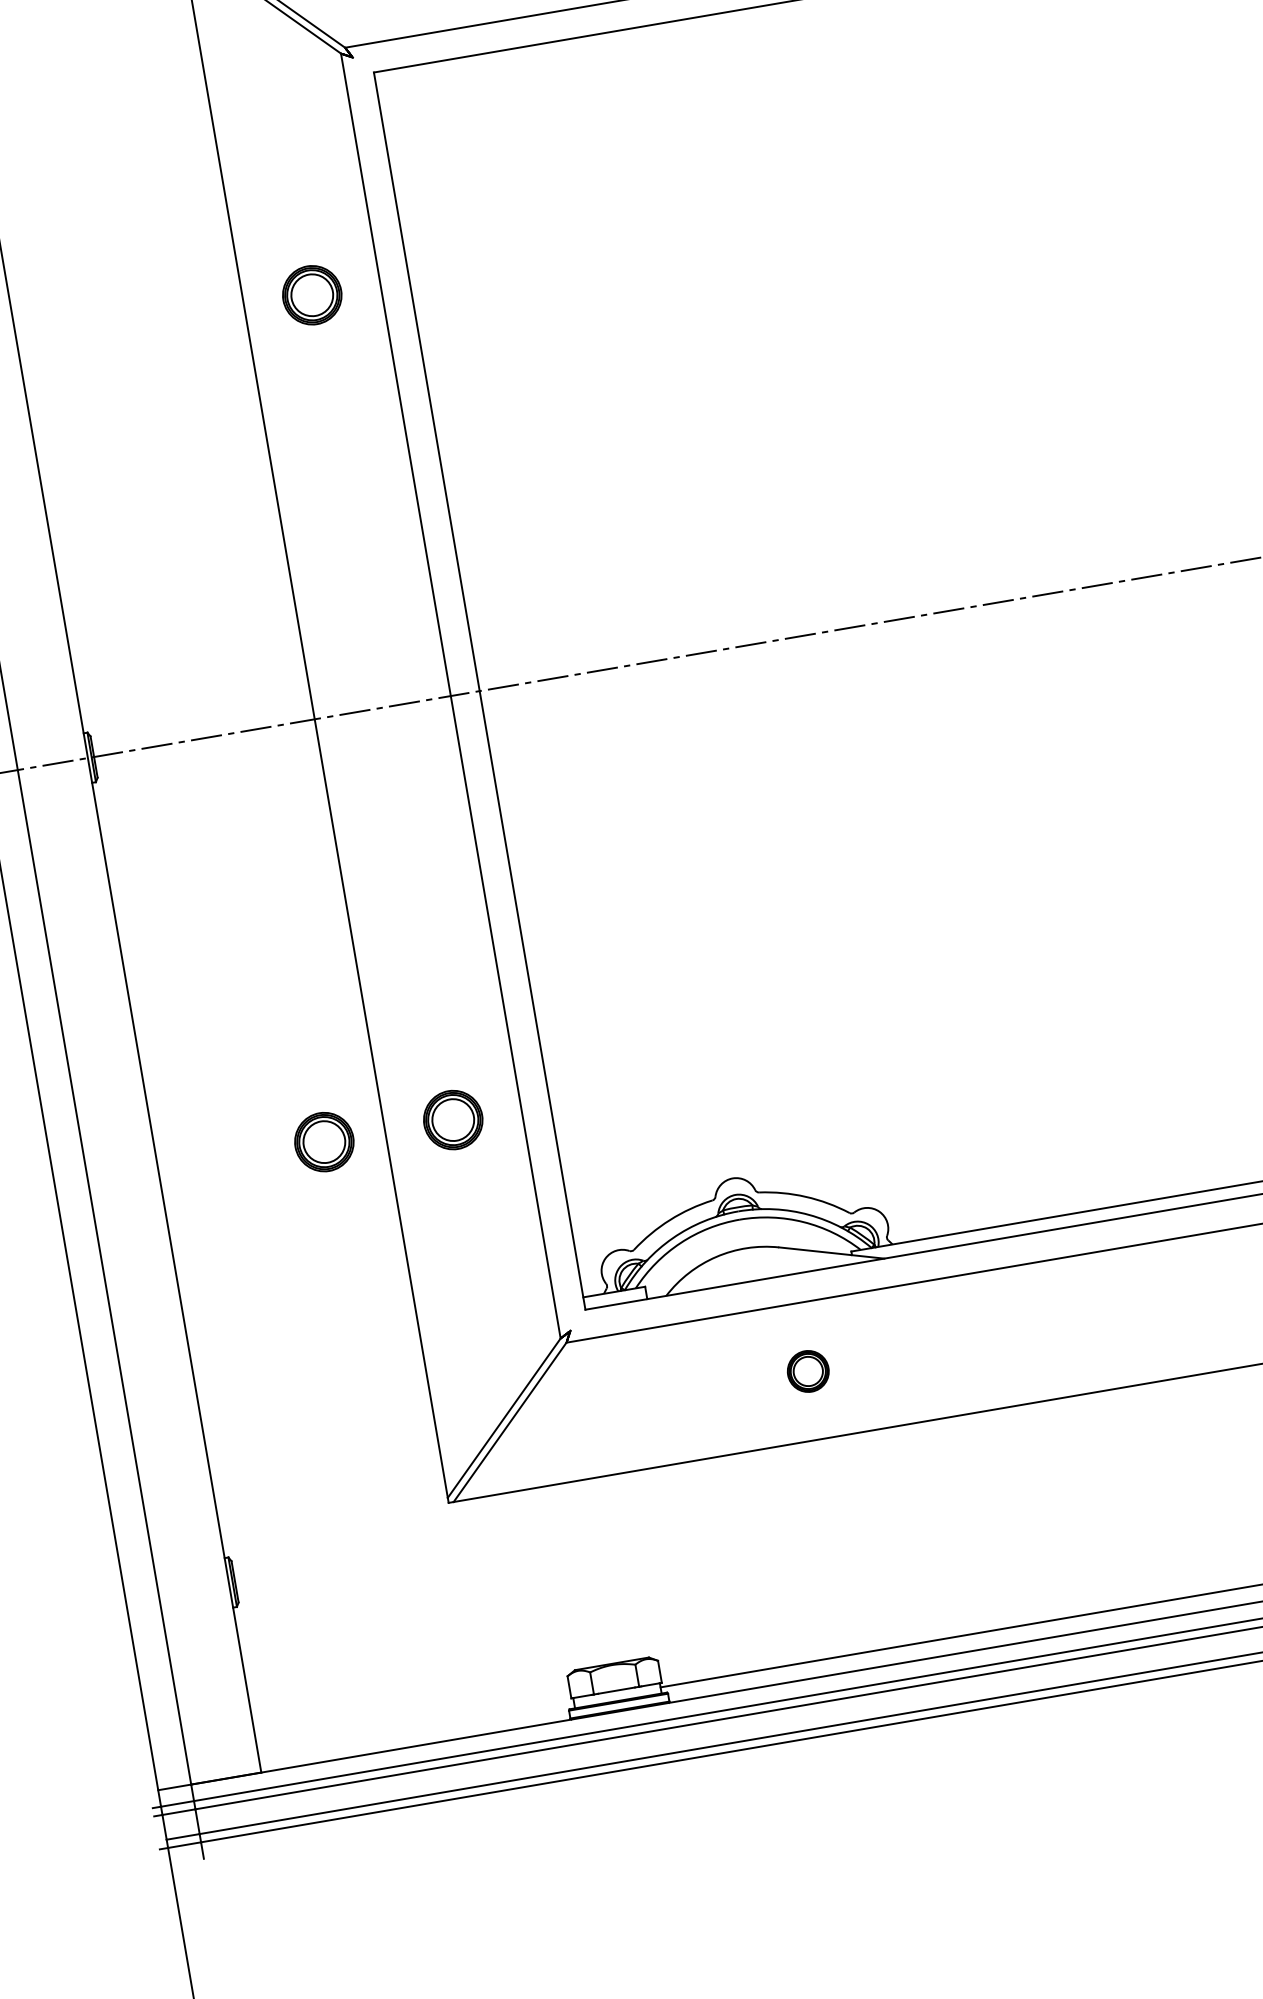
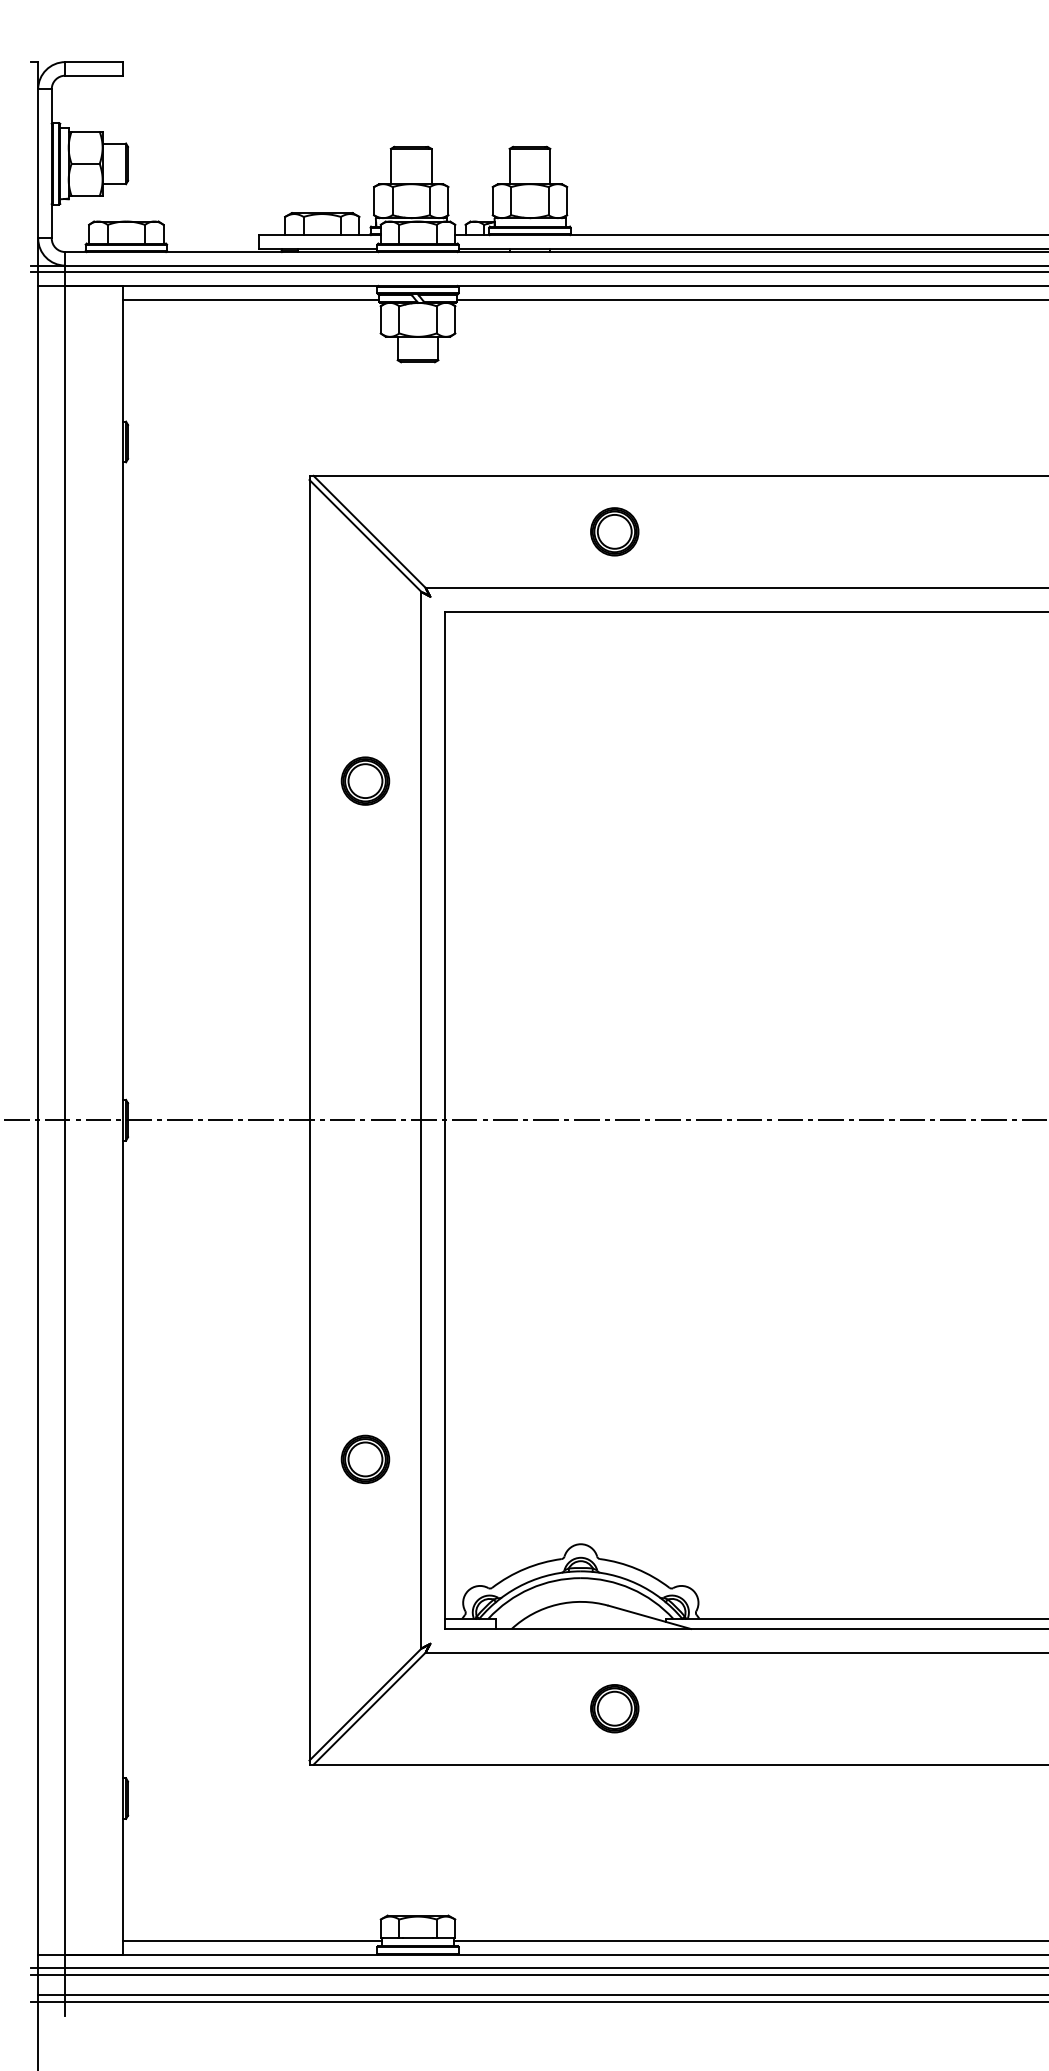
part: (324, 1142) -> (259, 1459), removed
part: (807, 1371) -> (614, 1708), size x1.43
line: (416, 1729) -> (252, 1941), added

